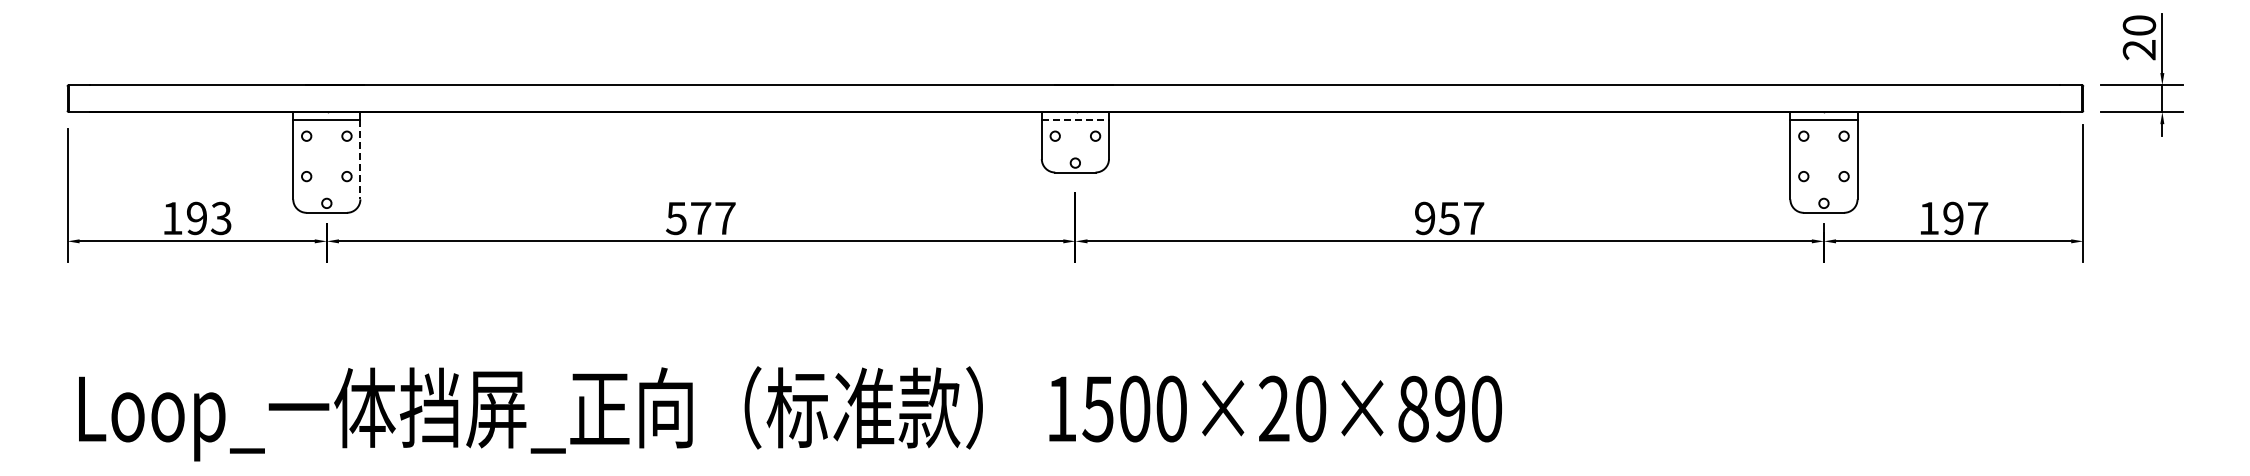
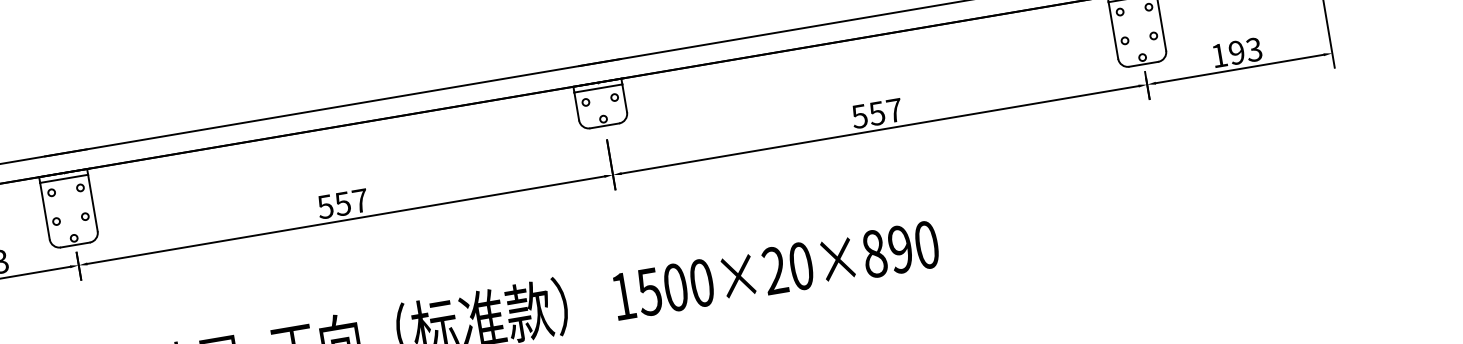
line: (1075, 120) -> (598, 88), dashed -> solid
line: (360, 159) -> (92, 202), dashed -> solid
text: (700, 218) -> (342, 203), 577 -> 557
text: (1424, 218) -> (859, 116), 957 -> 557
text: (1977, 218) -> (1254, 49), 197 -> 193

